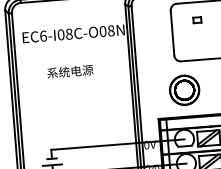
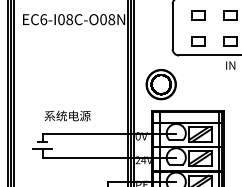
part: (197, 19) -> (198, 15), size x1.67
part: (199, 45) -> (198, 41), added
text: (70, 71) -> (67, 115), moved
part: (183, 90) -> (160, 84), moved

